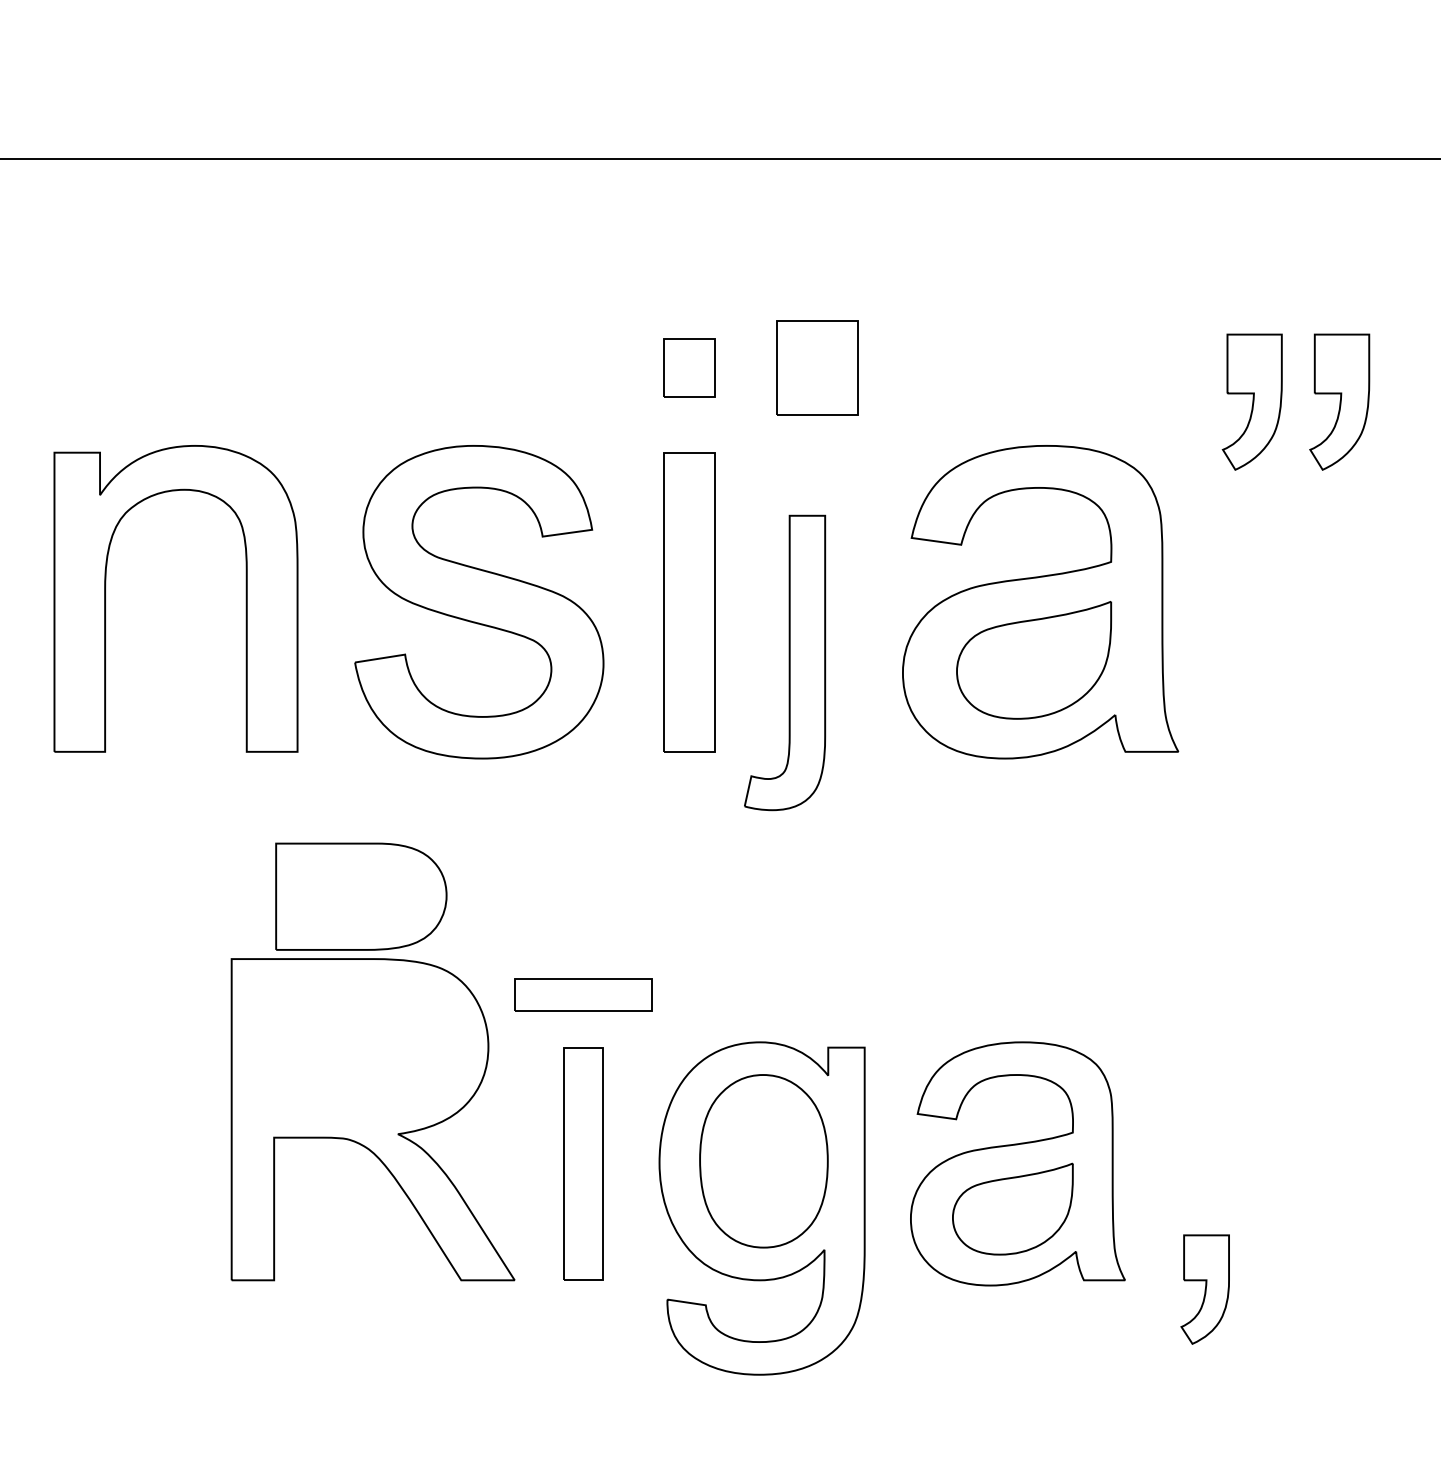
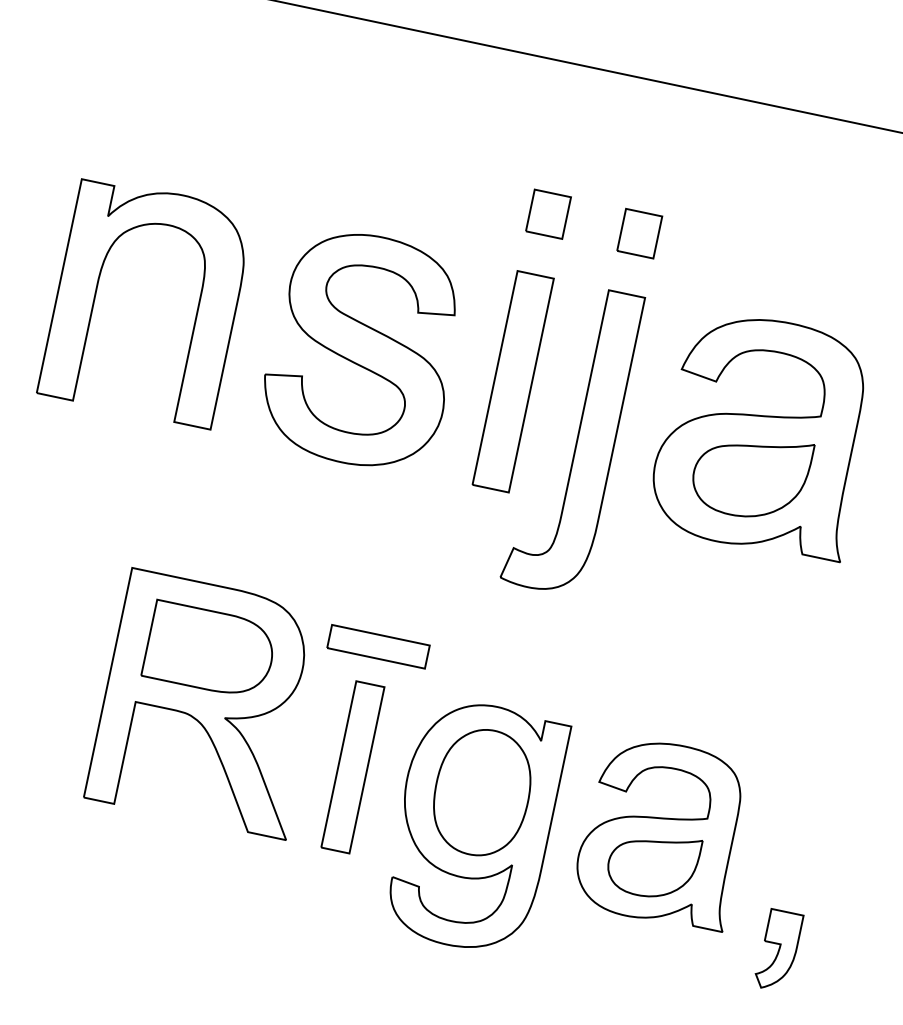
part: (816, 368) -> (639, 233), size x0.62
part: (784, 662) -> (572, 439), size x1.43
part: (361, 896) -> (210, 650), moved

